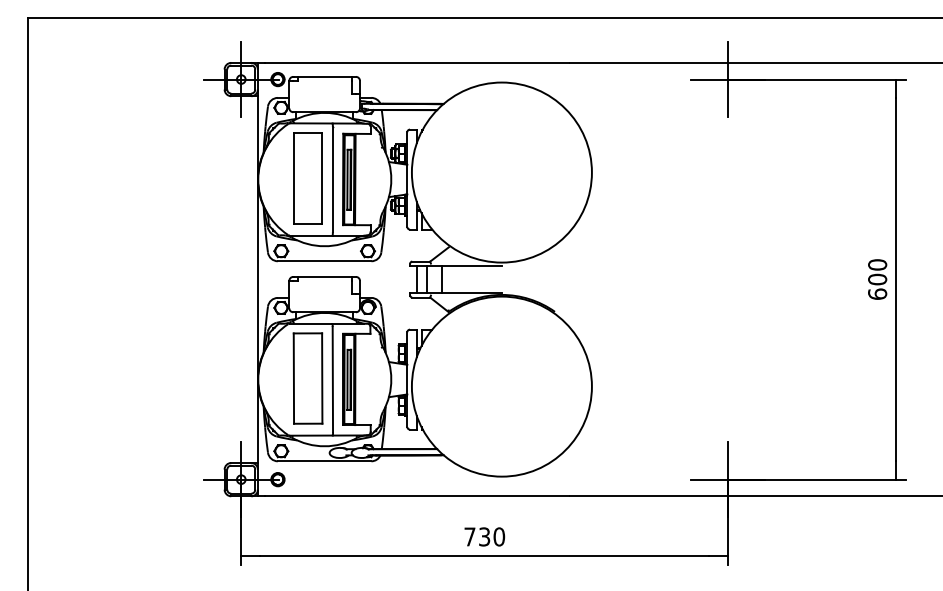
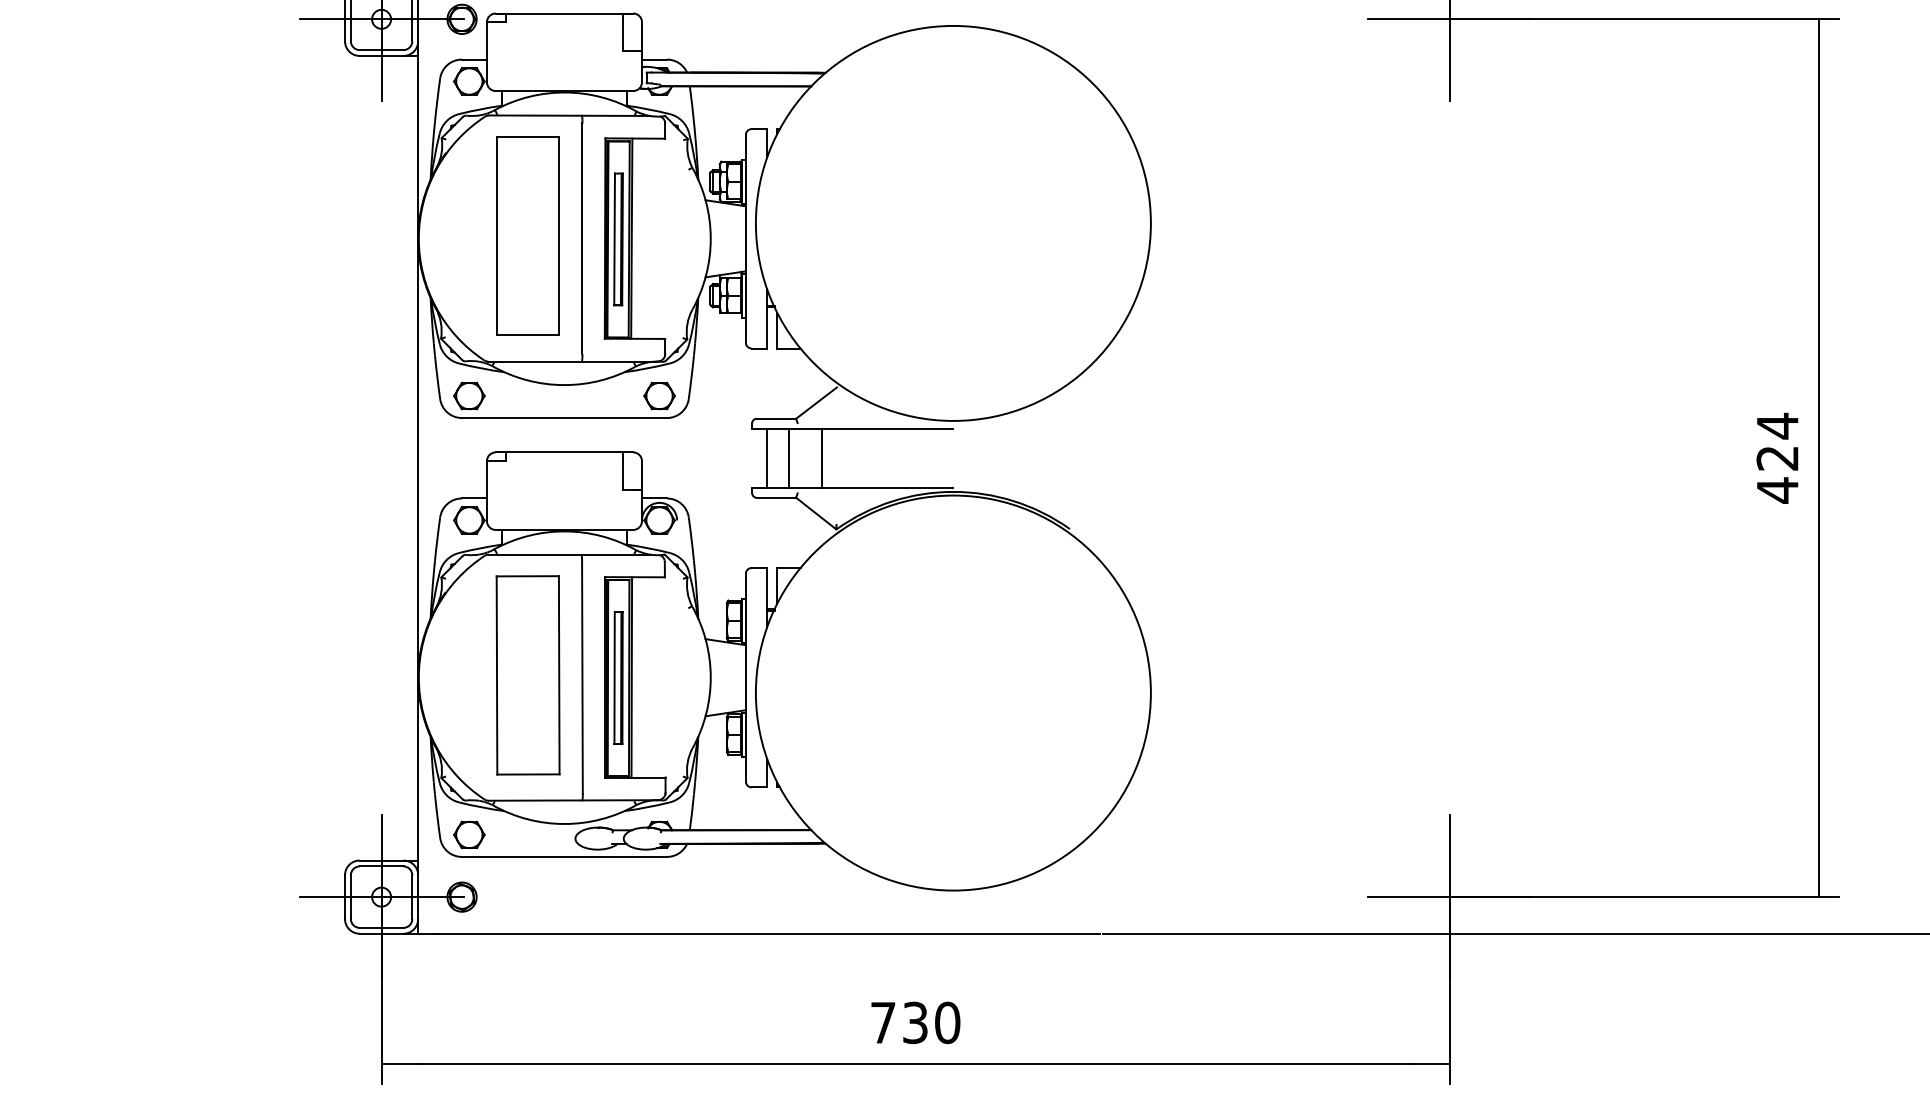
text: (877, 279) -> (1777, 458), 600 -> 424

